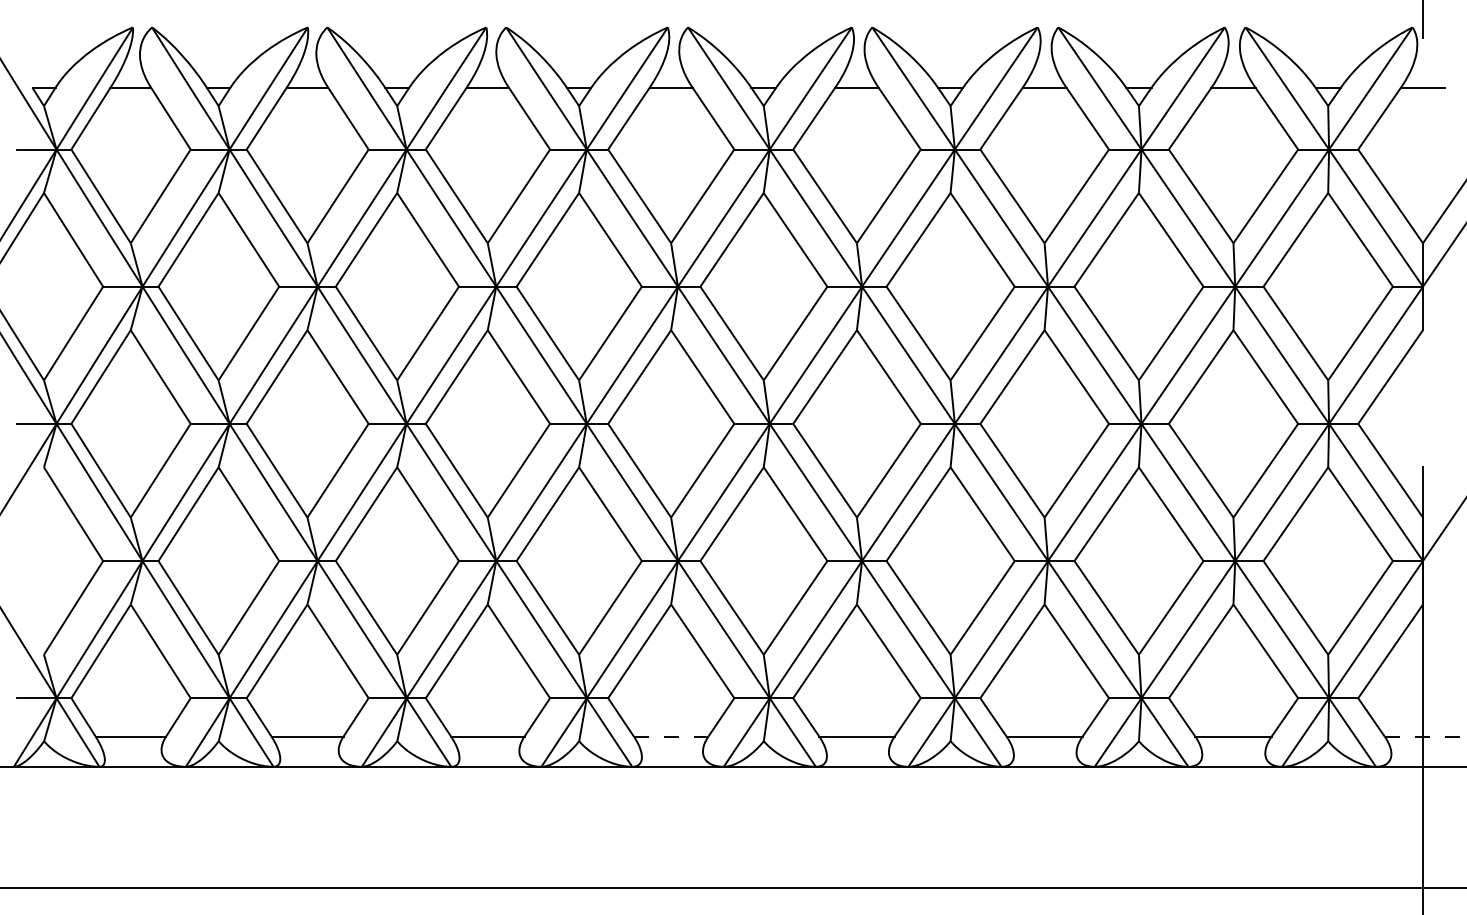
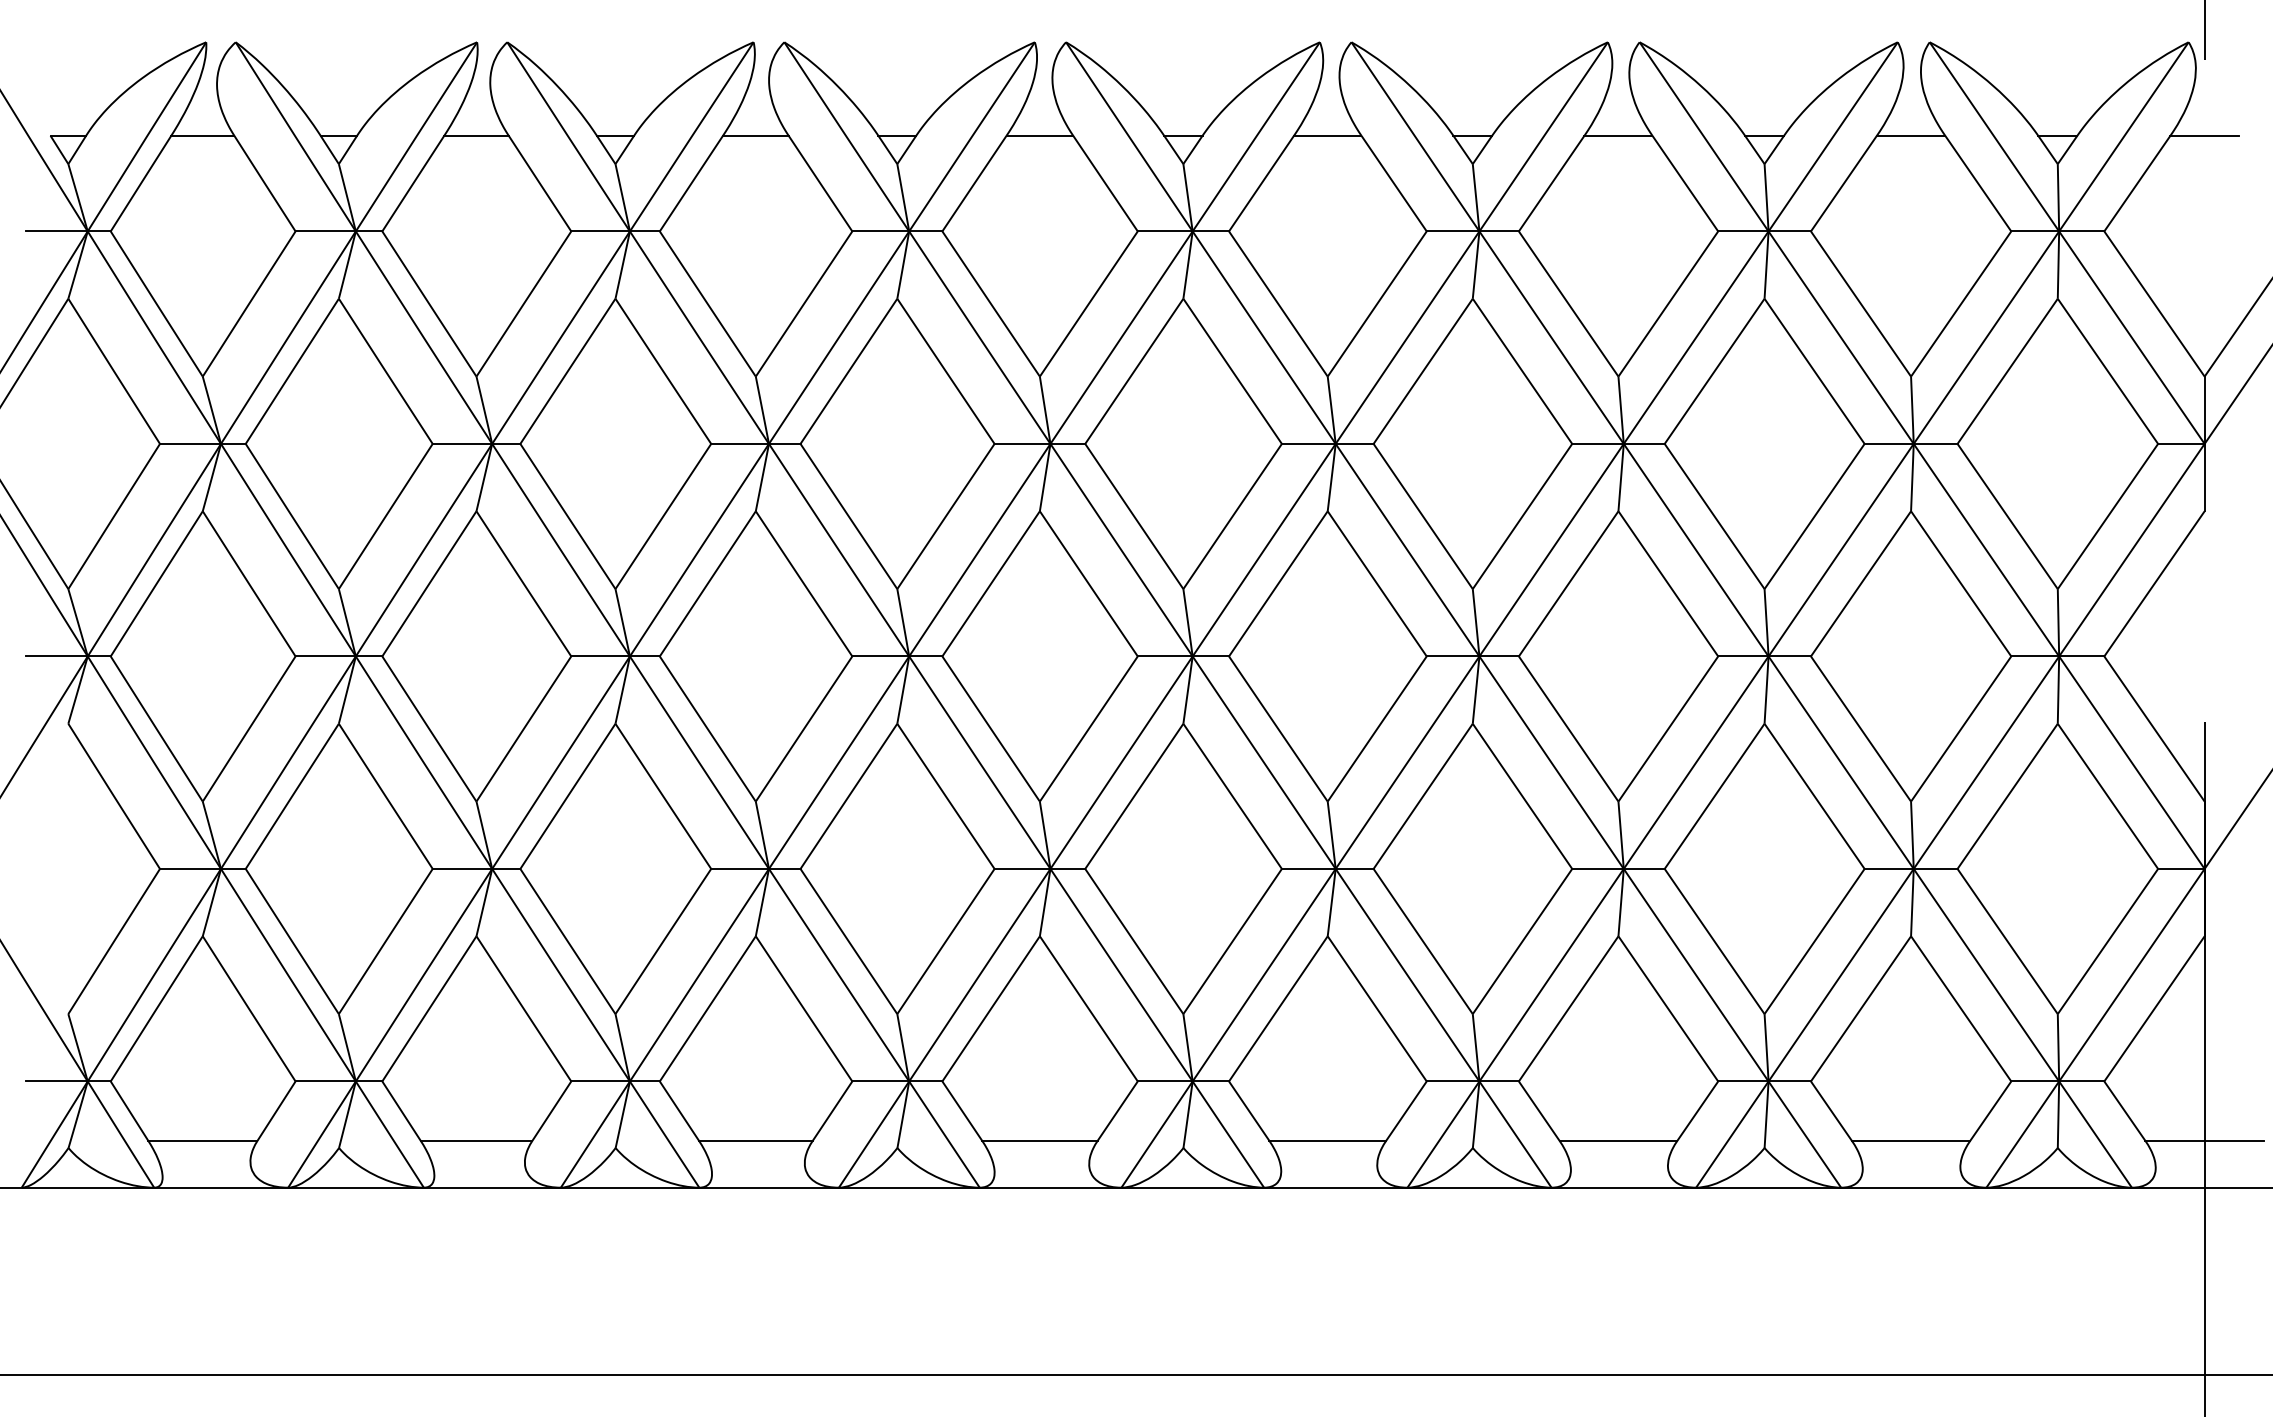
line: (671, 736) -> (1040, 1140), dashed -> solid
line: (1423, 736) -> (2205, 1140), dashed -> solid

